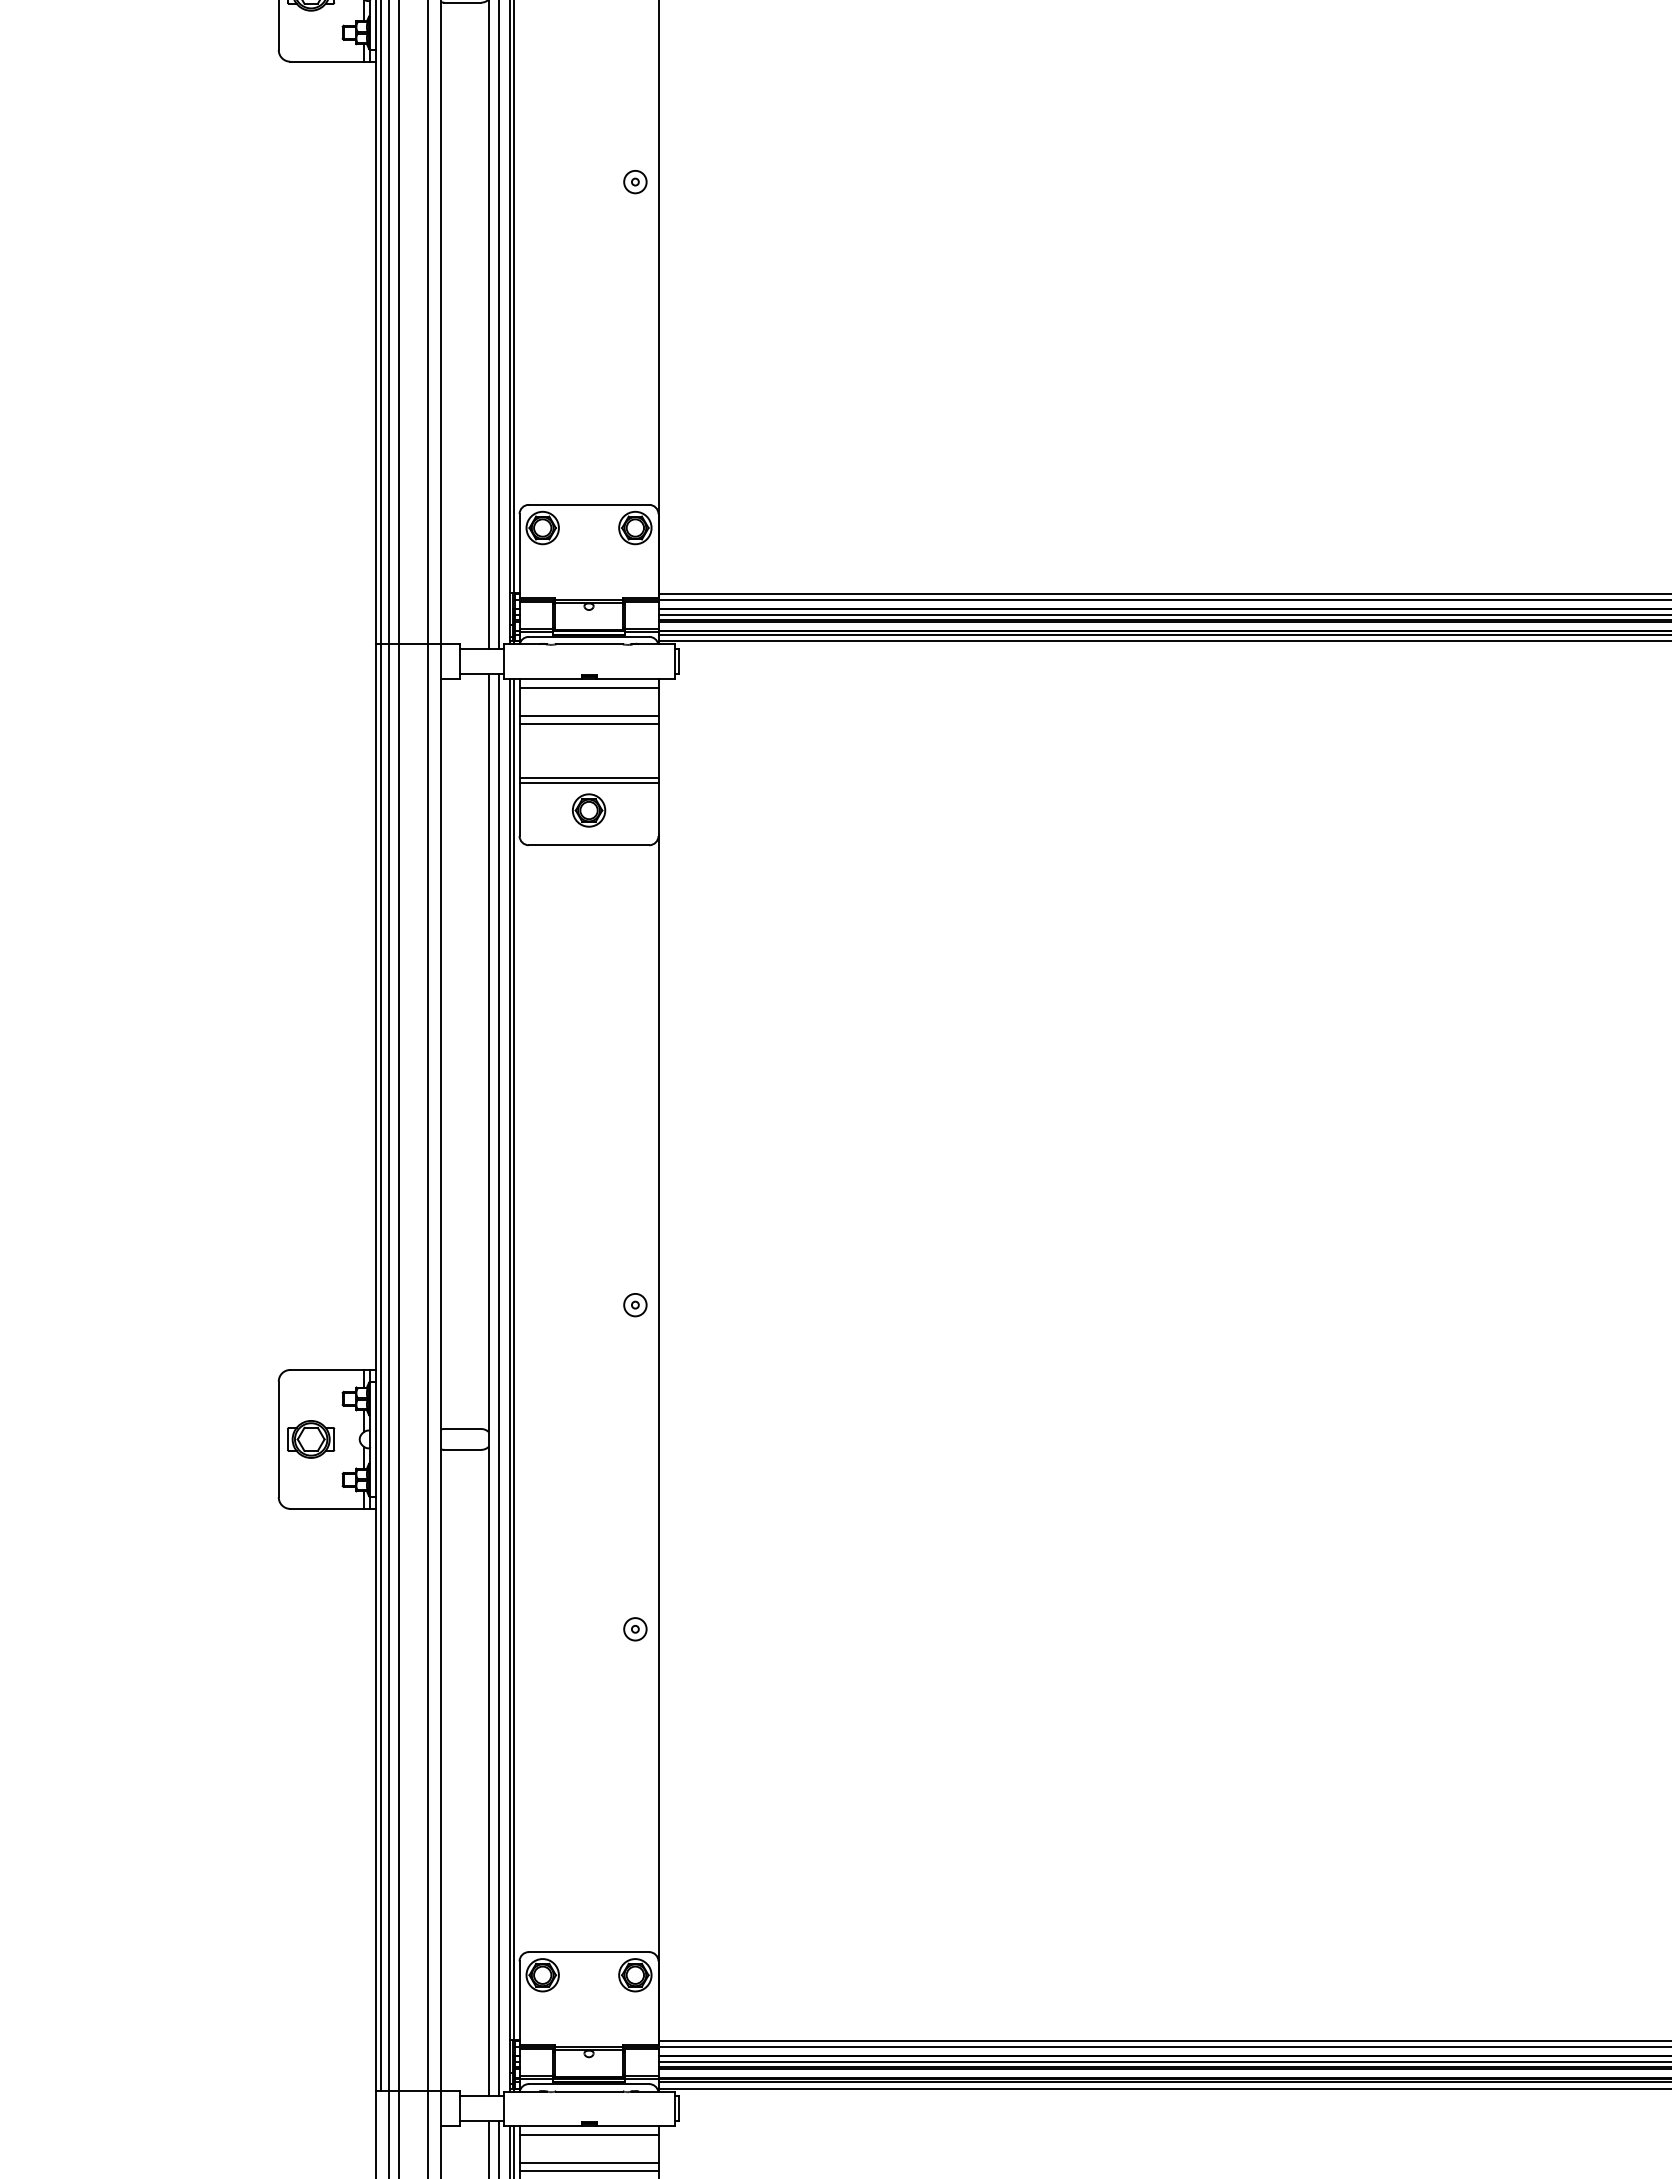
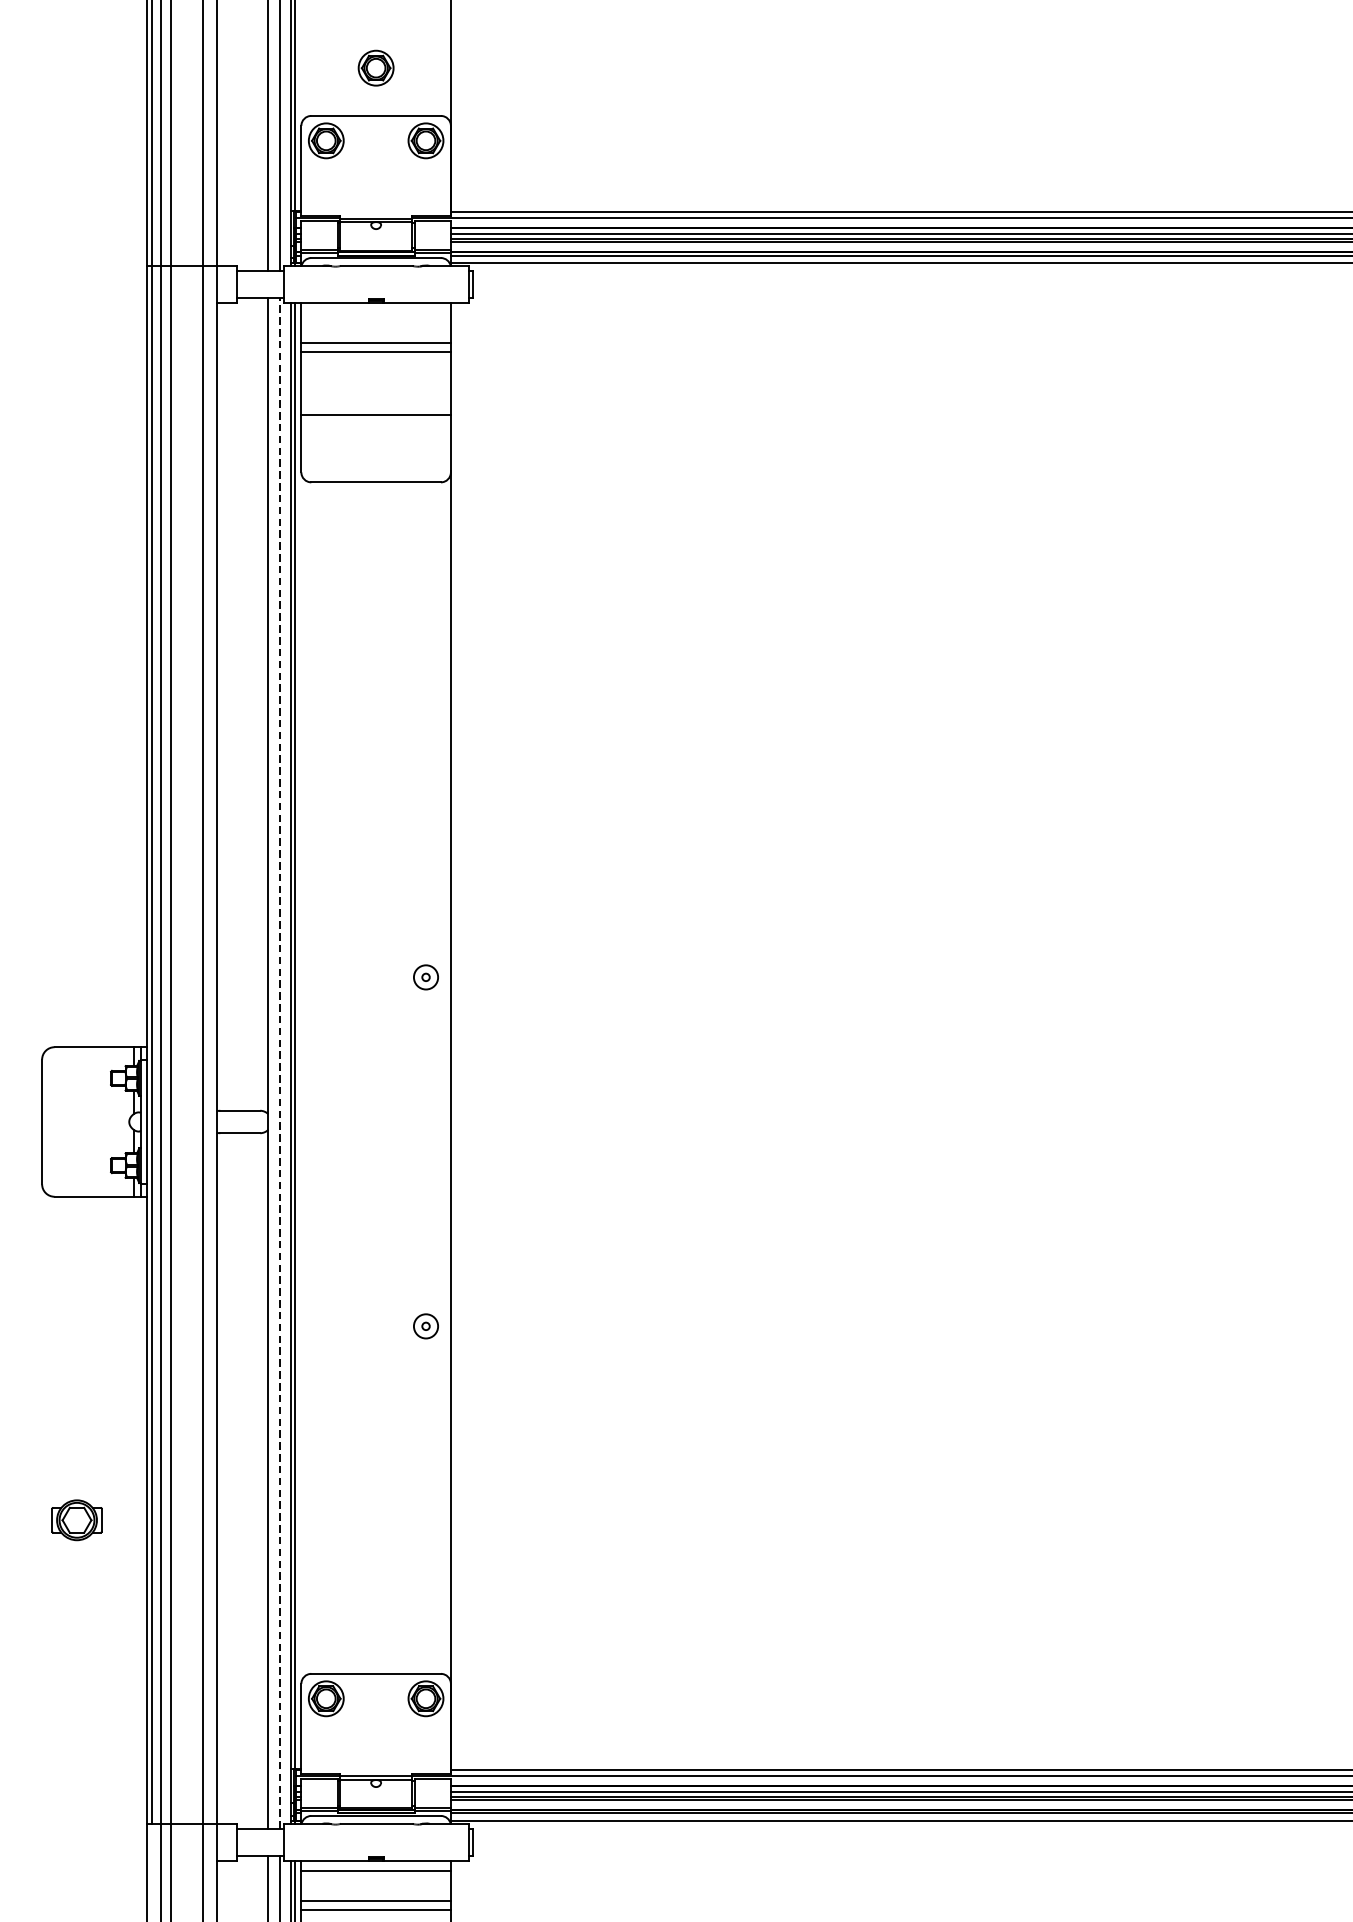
line: (588, 687) -> (375, 312), removed
line: (588, 778) -> (375, 410), removed
part: (589, 810) -> (376, 68), moved
line: (499, 1385) -> (279, 1063), solid -> dashed
part: (311, 1439) -> (77, 1520), moved

